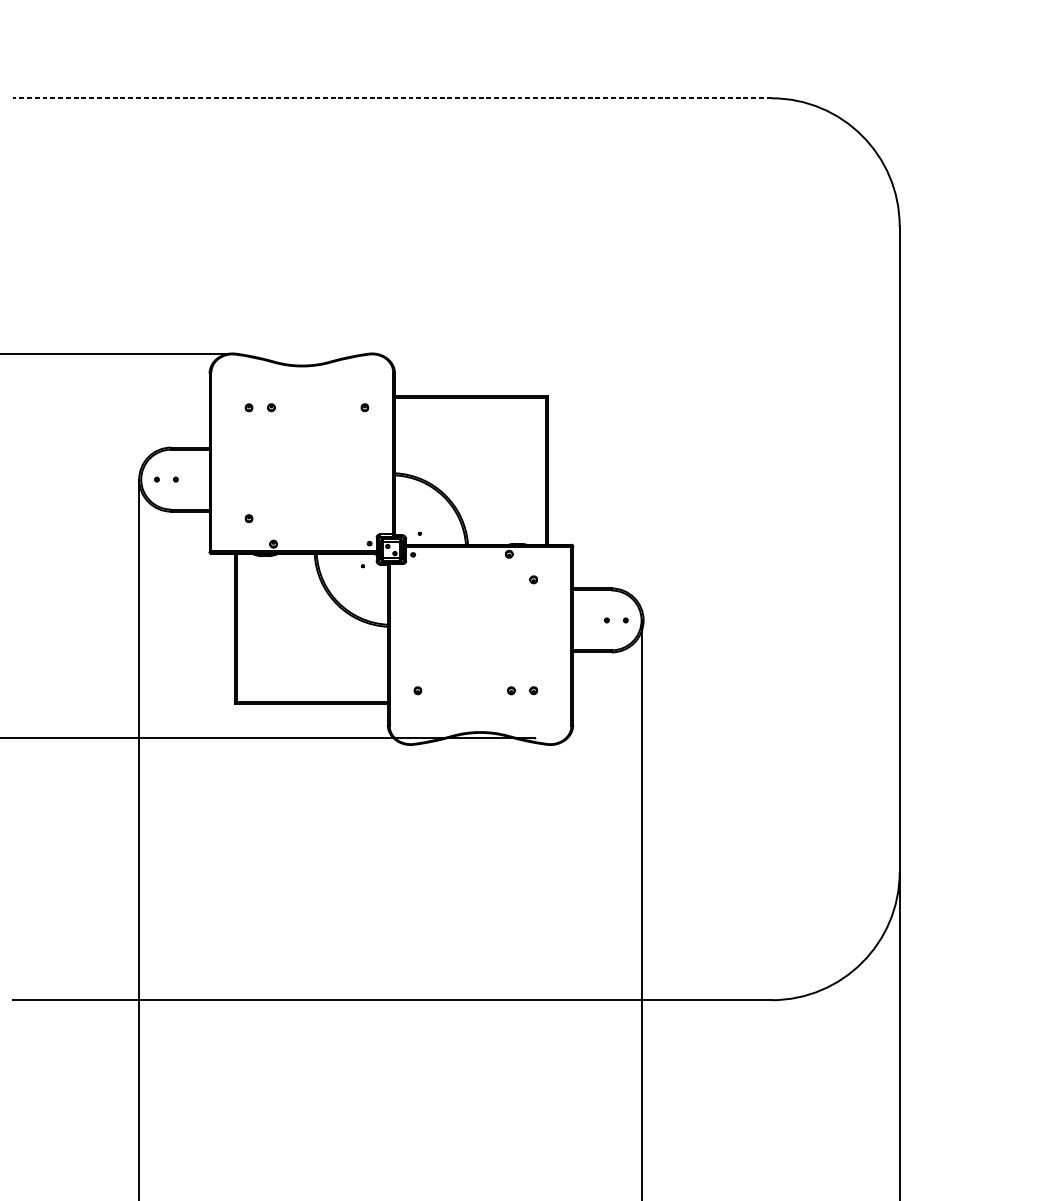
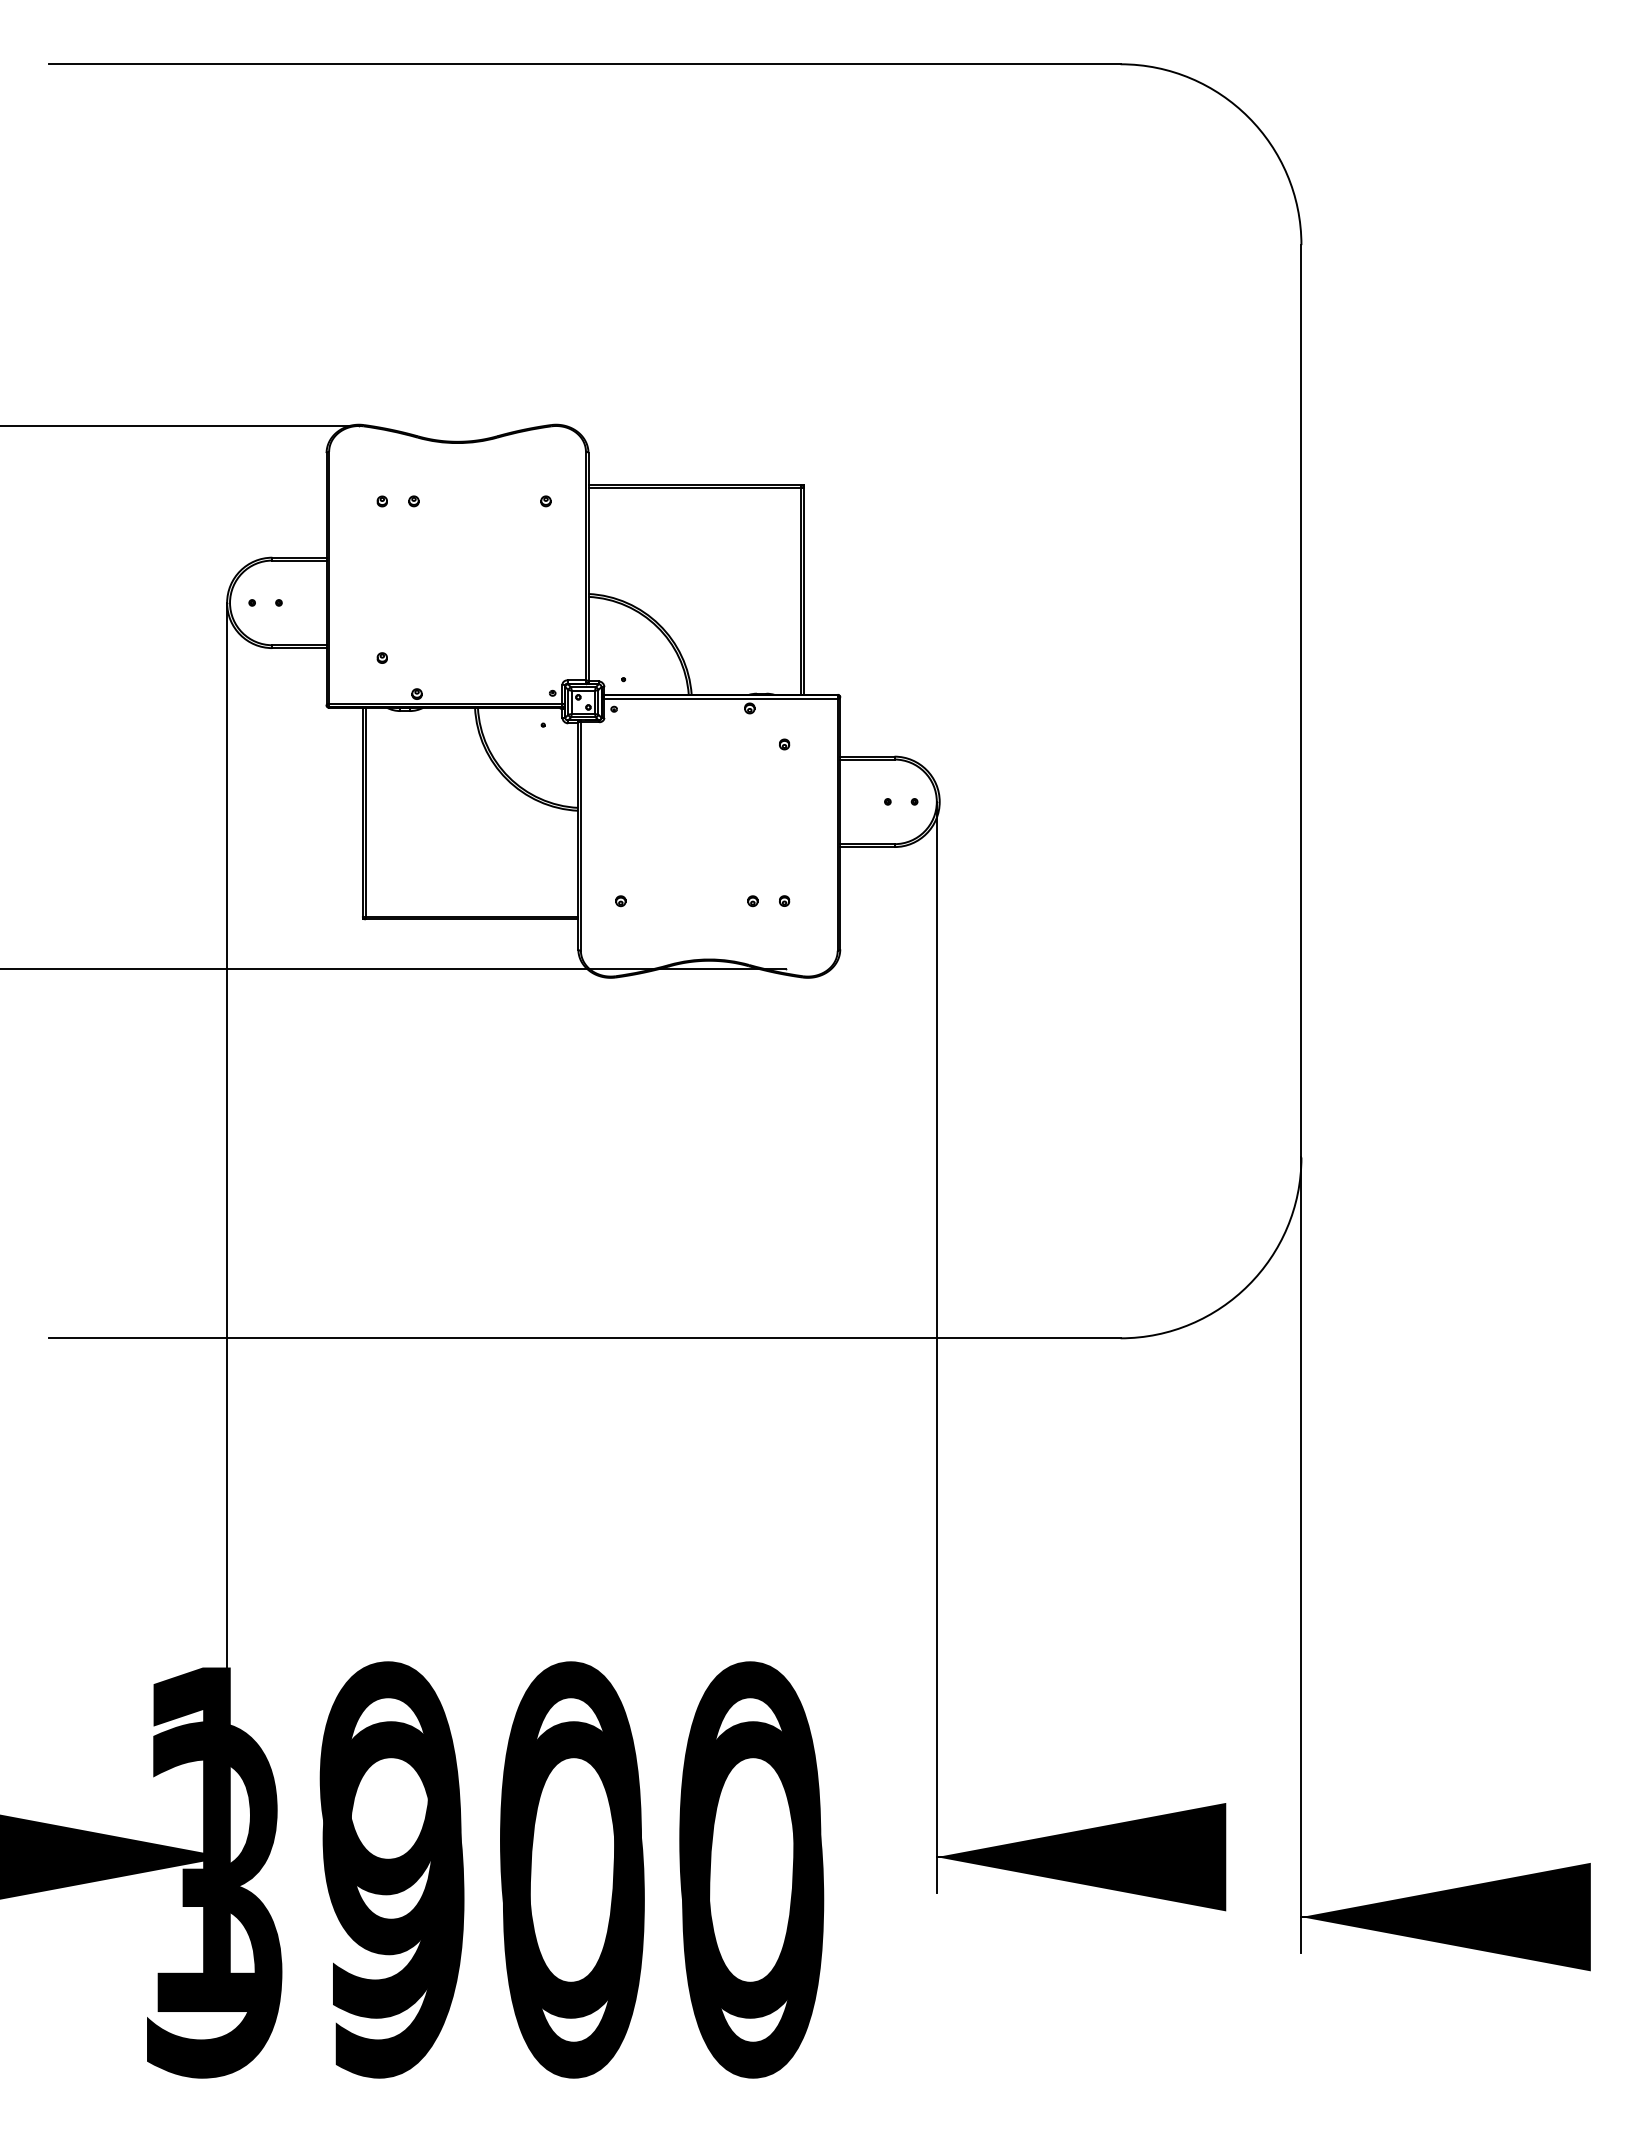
line: (392, 98) -> (584, 64), dashed -> solid

